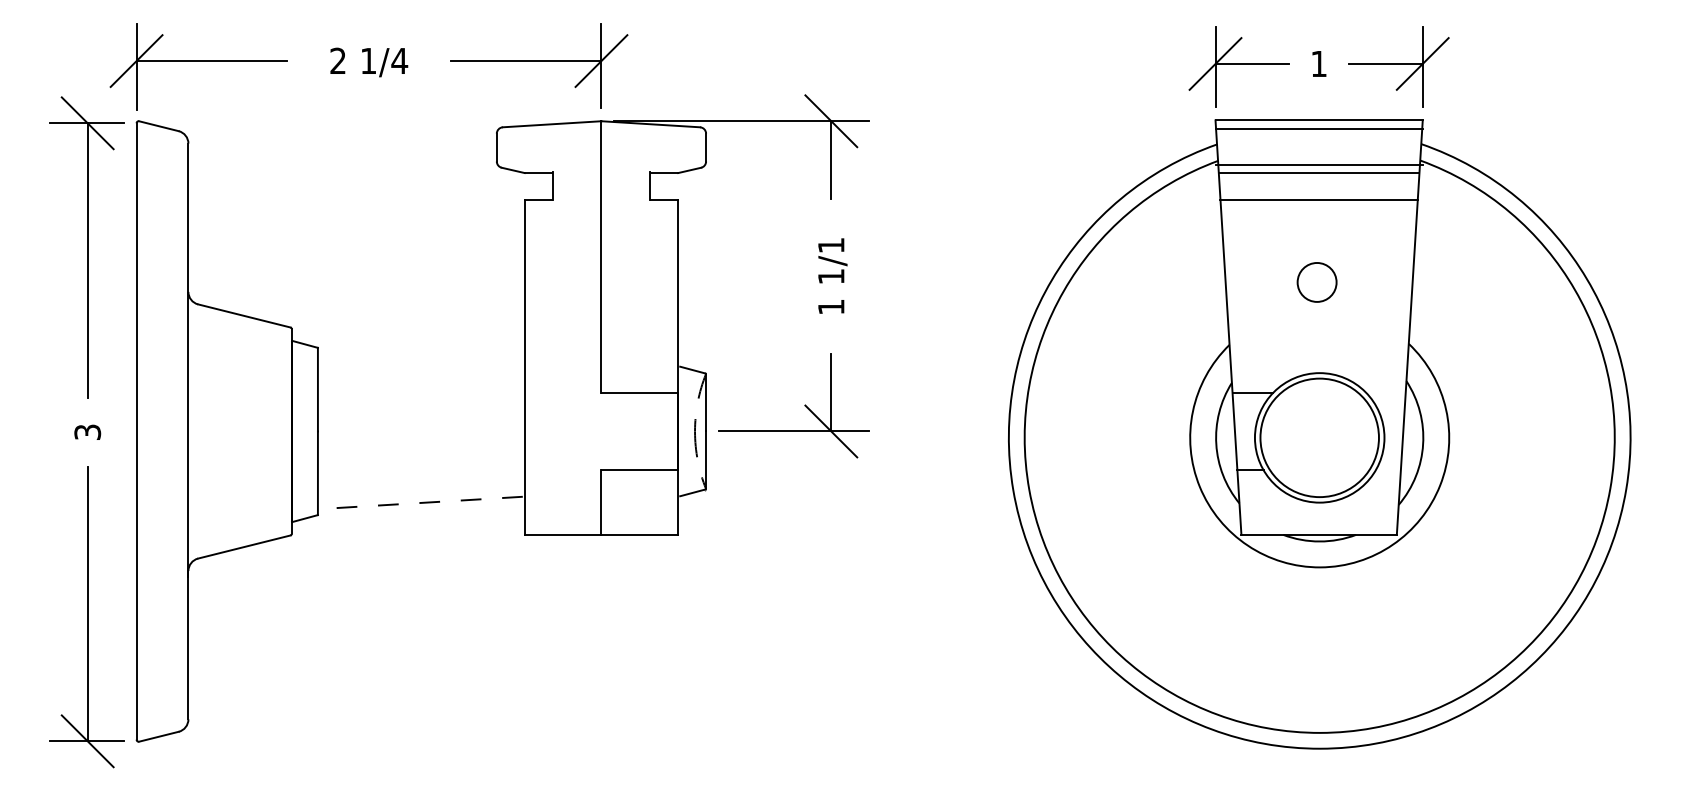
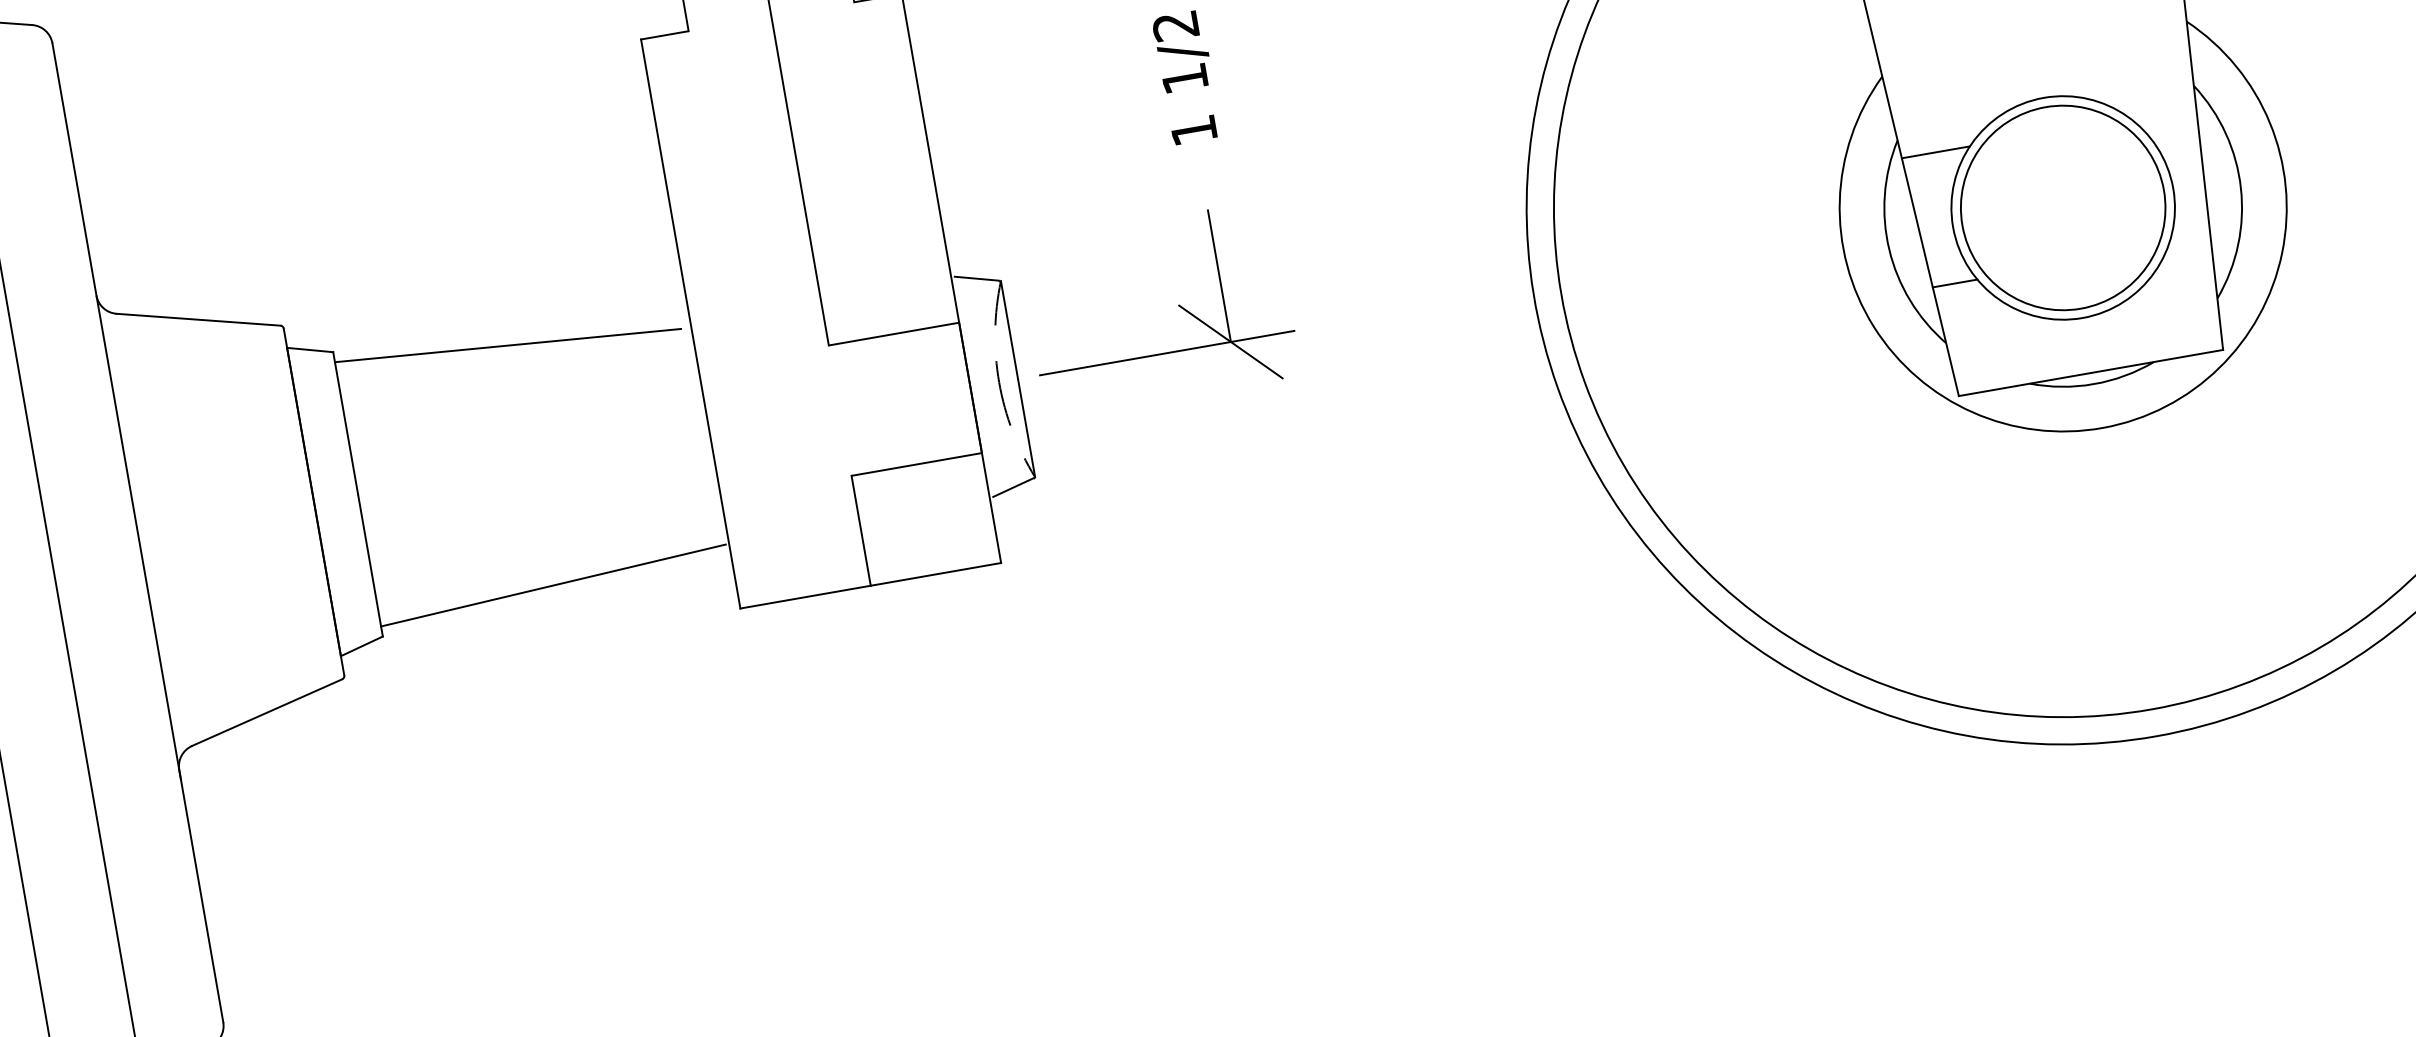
text: (831, 245) -> (1176, 25), 1/1 -> 1/2
line: (417, 361) -> (506, 345), added
line: (420, 502) -> (553, 584), dashed -> solid

